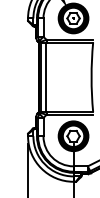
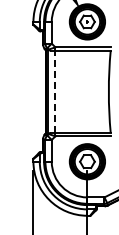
line: (45, 77) -> (54, 91), solid -> dashed

